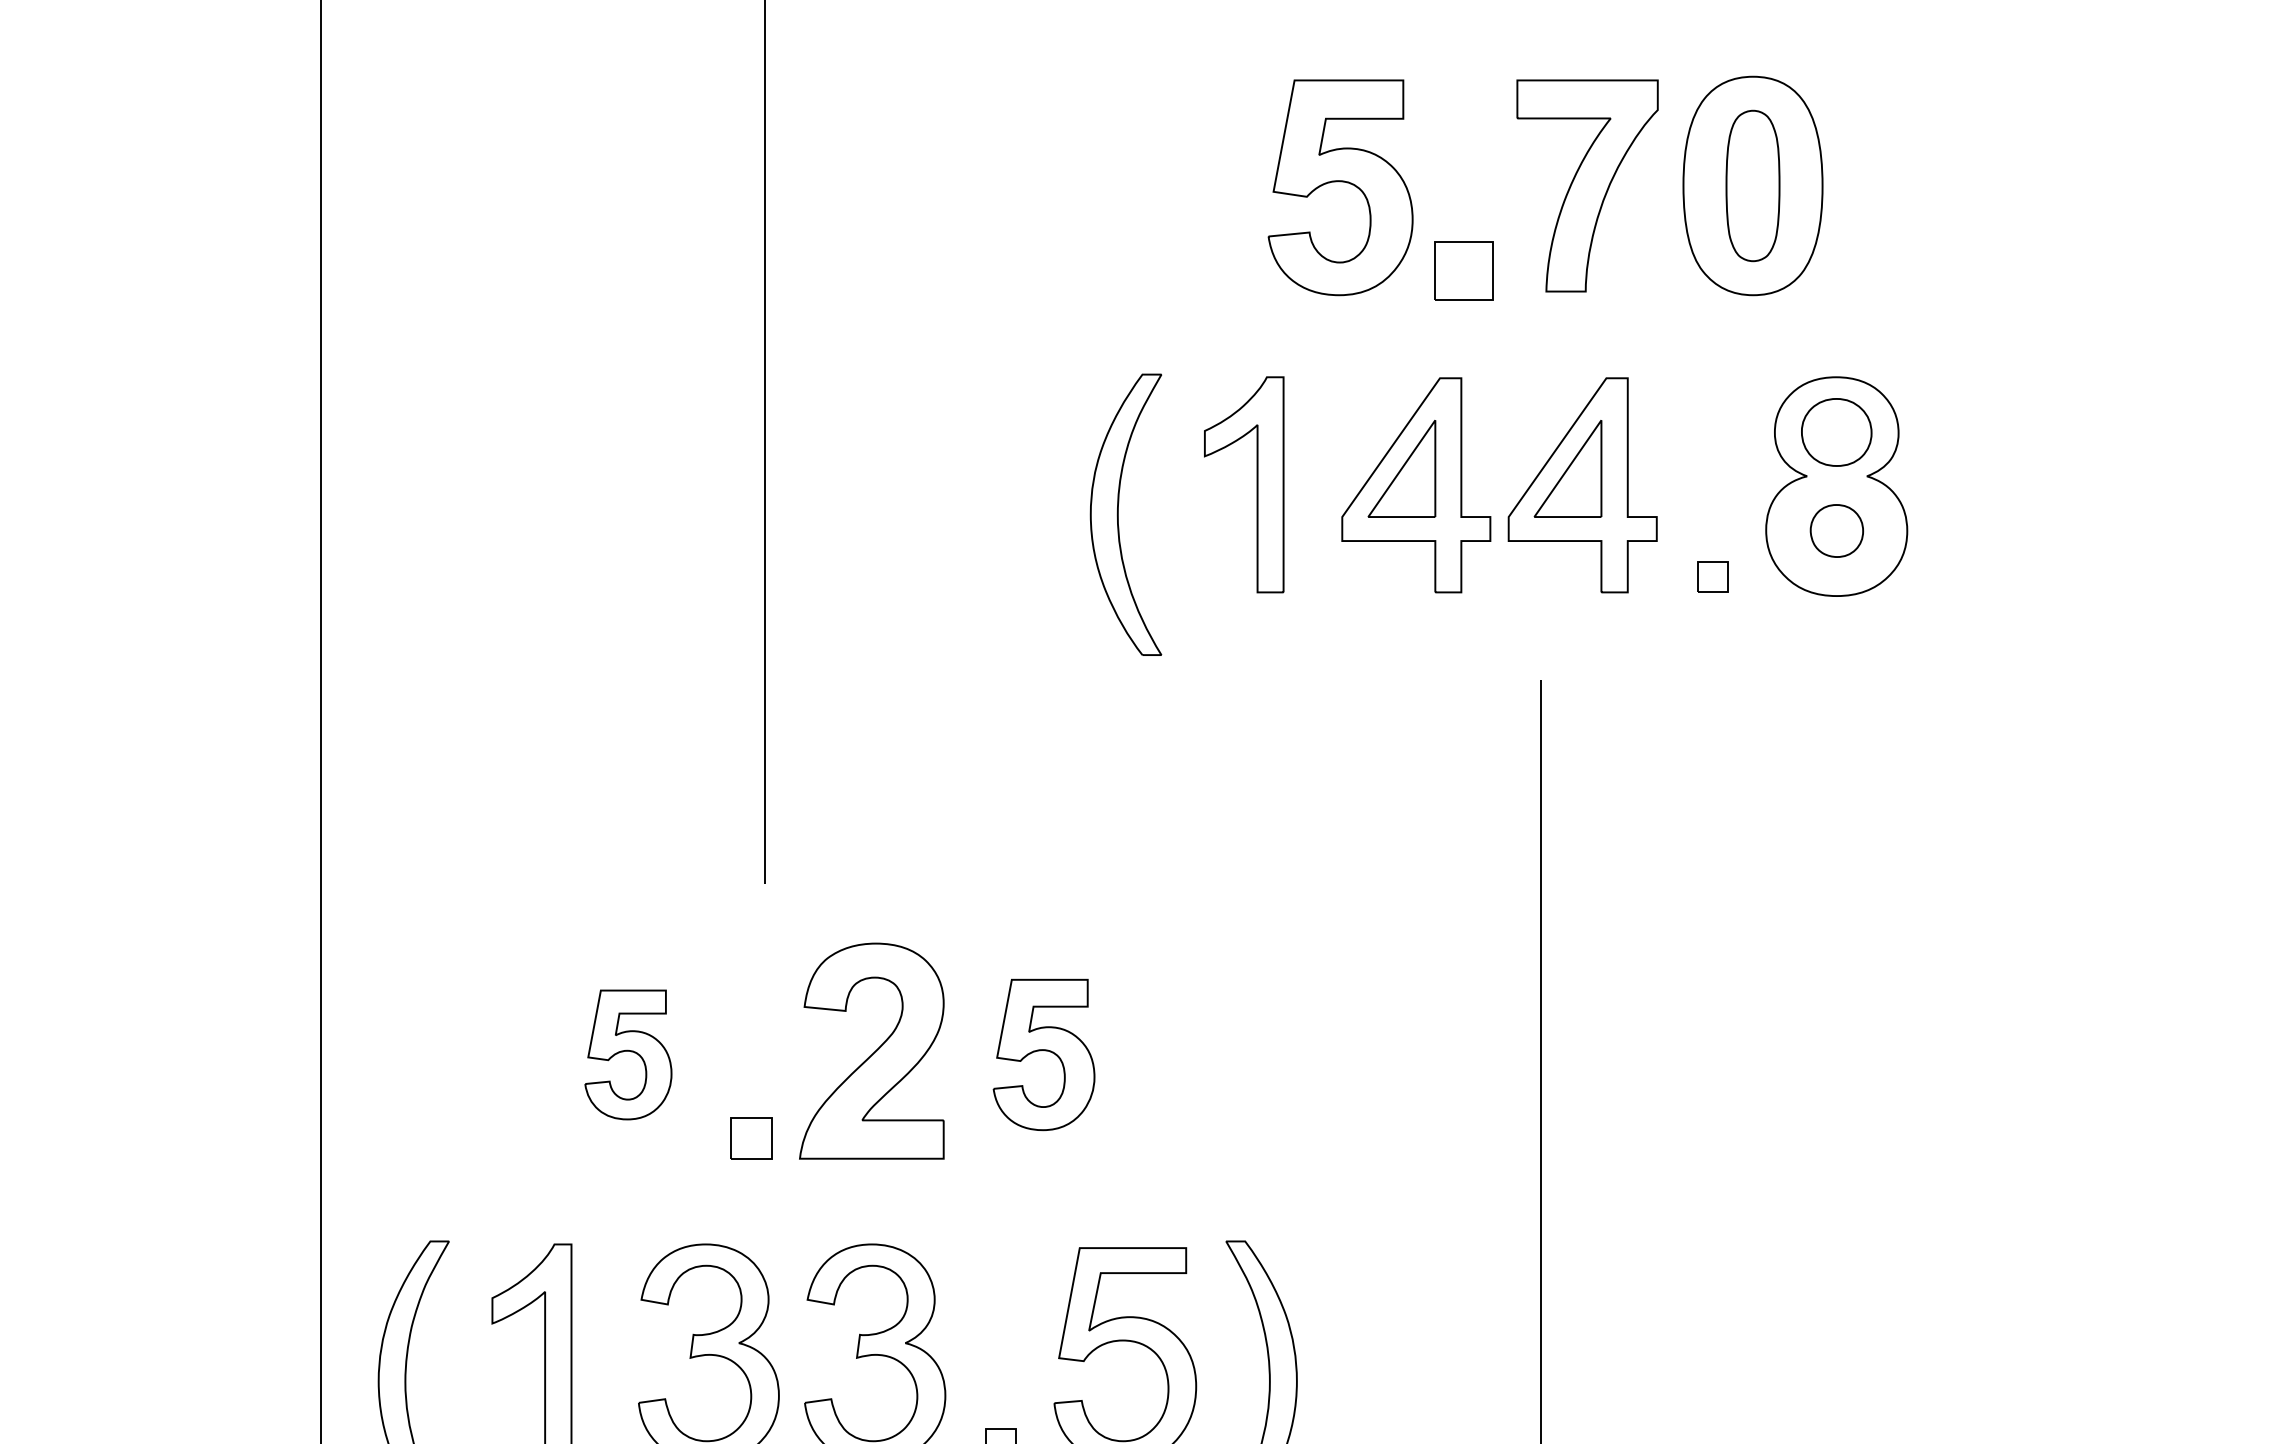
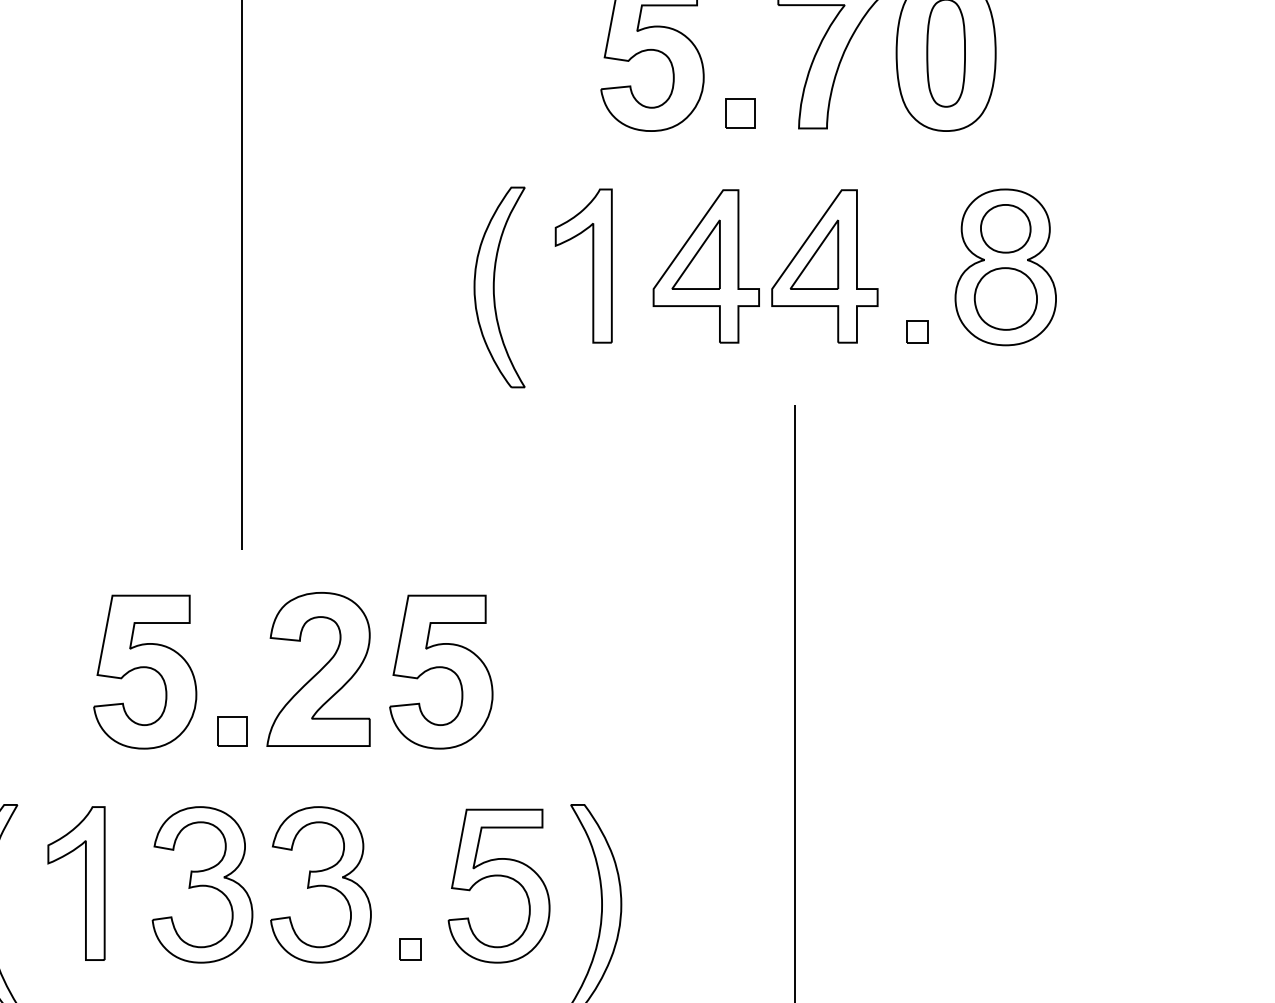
part: (1463, 271) -> (739, 114), size x0.71
part: (1836, 530) -> (1005, 298), size x1.67
part: (628, 1054) -> (145, 671), size x1.67
part: (1043, 1054) -> (440, 671), size x1.43

